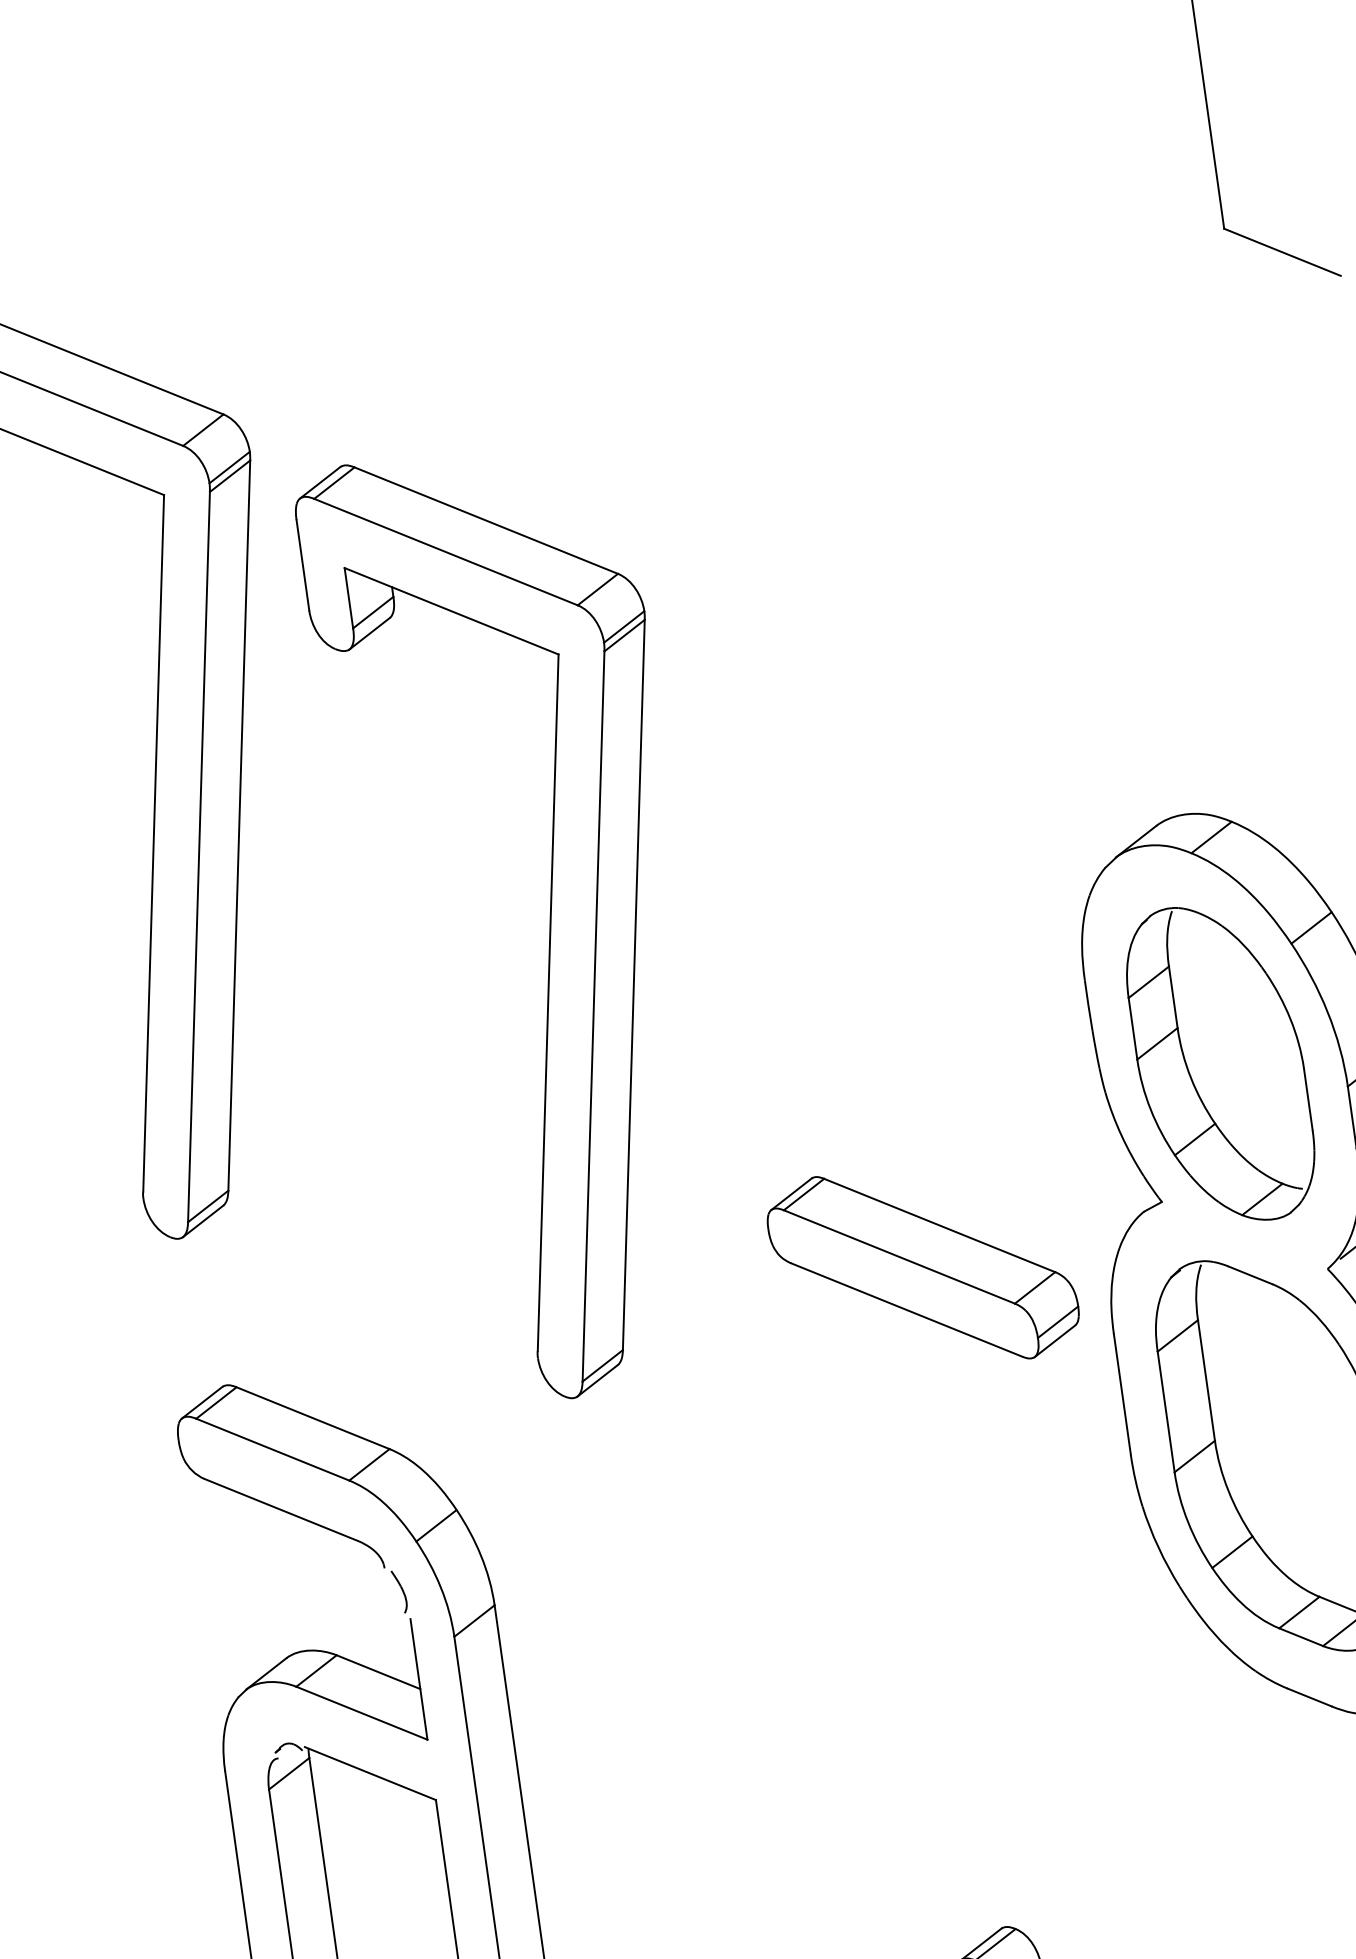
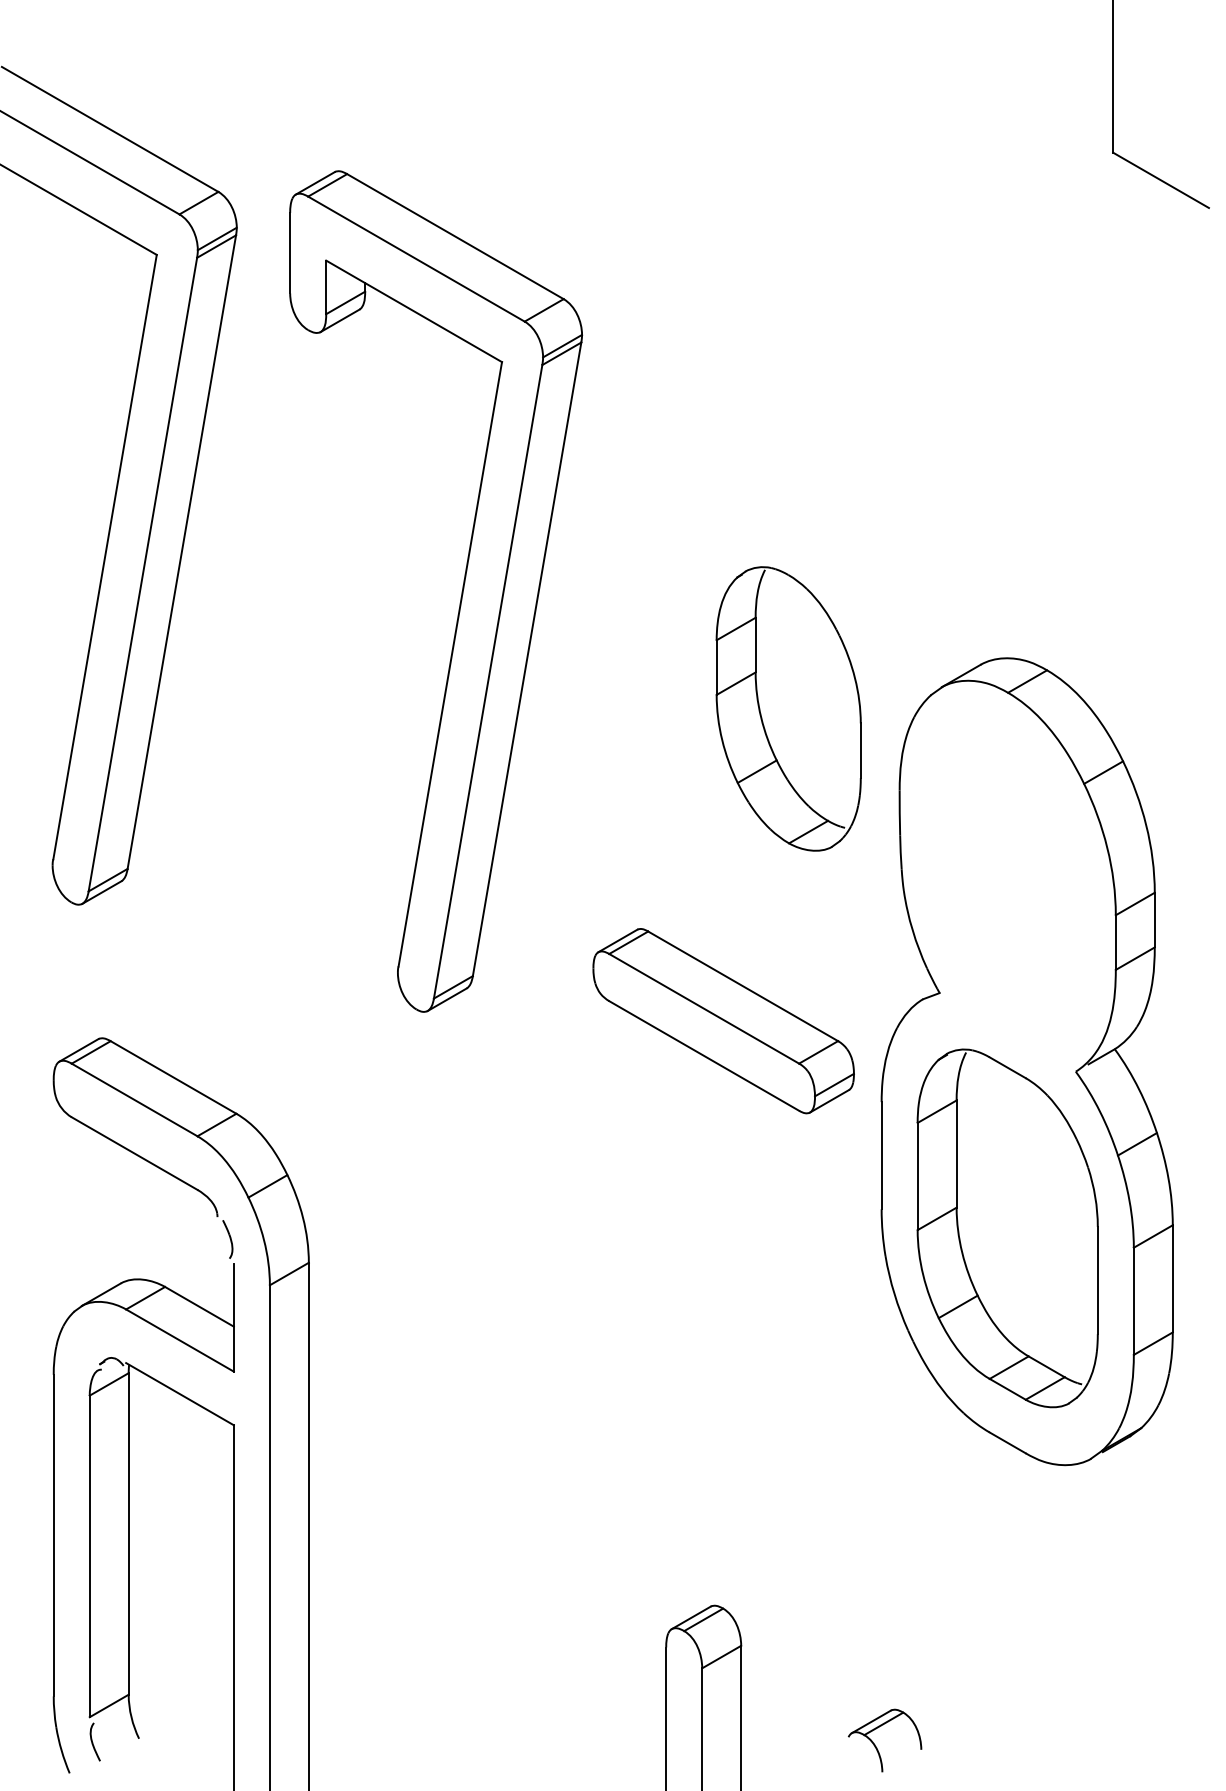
part: (549, 925) -> (460, 597), moved
part: (1220, 1063) -> (788, 708), moved

